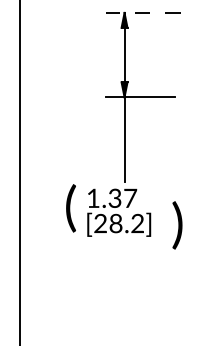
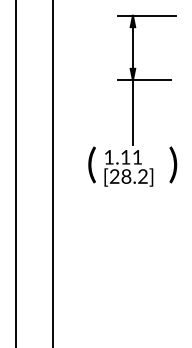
line: (143, 12) -> (147, 15), dashed -> solid
text: (122, 198) -> (131, 157), 1.37 -> 1.11
text: (177, 224) -> (173, 164), moved

